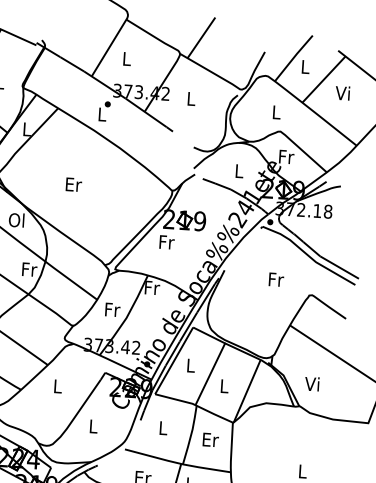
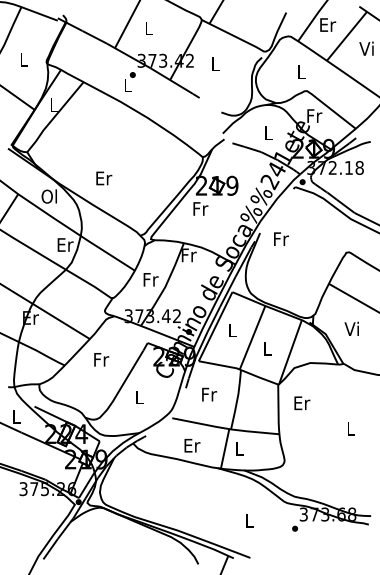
text: (306, 66) -> (328, 24), L -> Er
text: (74, 184) -> (104, 178), moved
text: (29, 269) -> (65, 244), Fr -> Er
text: (276, 279) -> (281, 238), moved
text: (311, 383) -> (351, 328), moved
text: (58, 386) -> (101, 359), L -> Fr
text: (163, 428) -> (209, 394), L -> Fr
text: (211, 440) -> (302, 403), moved

